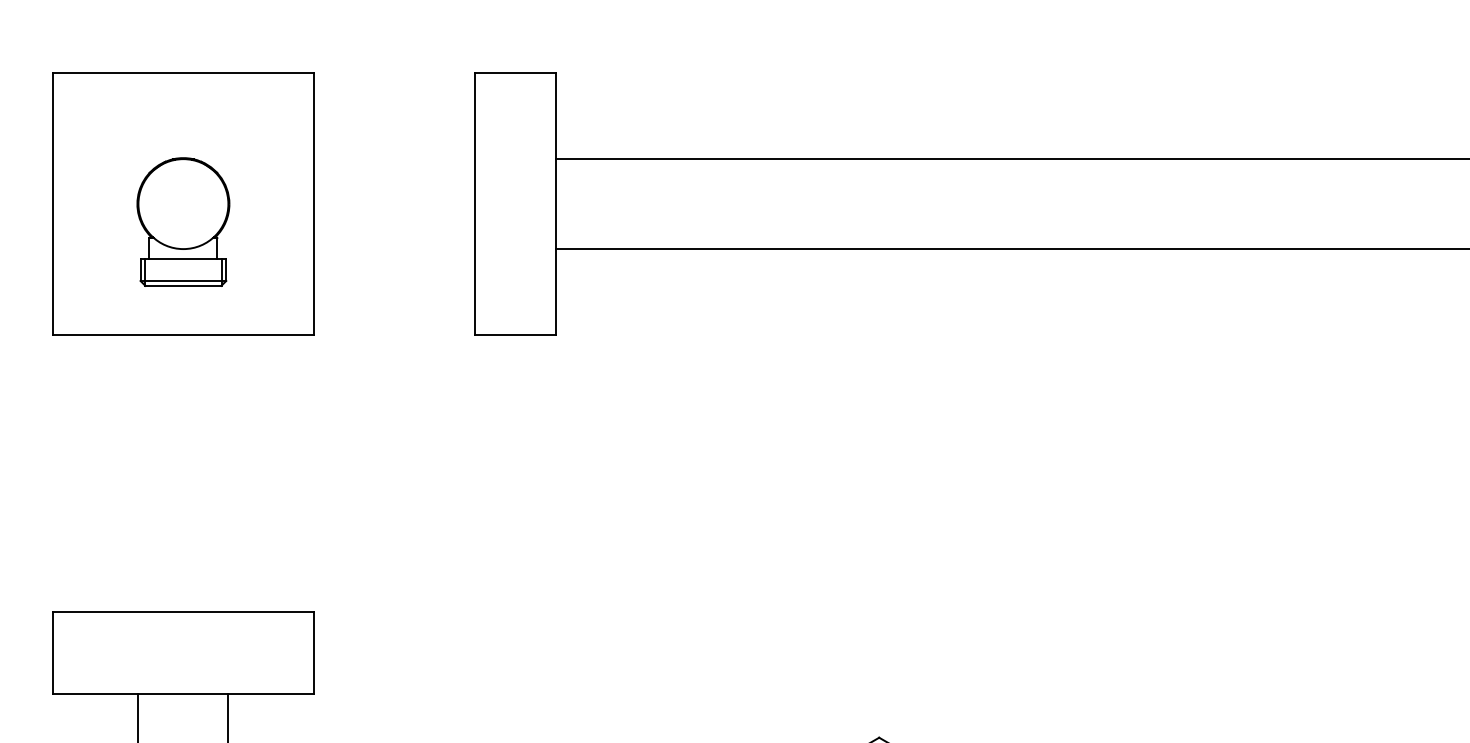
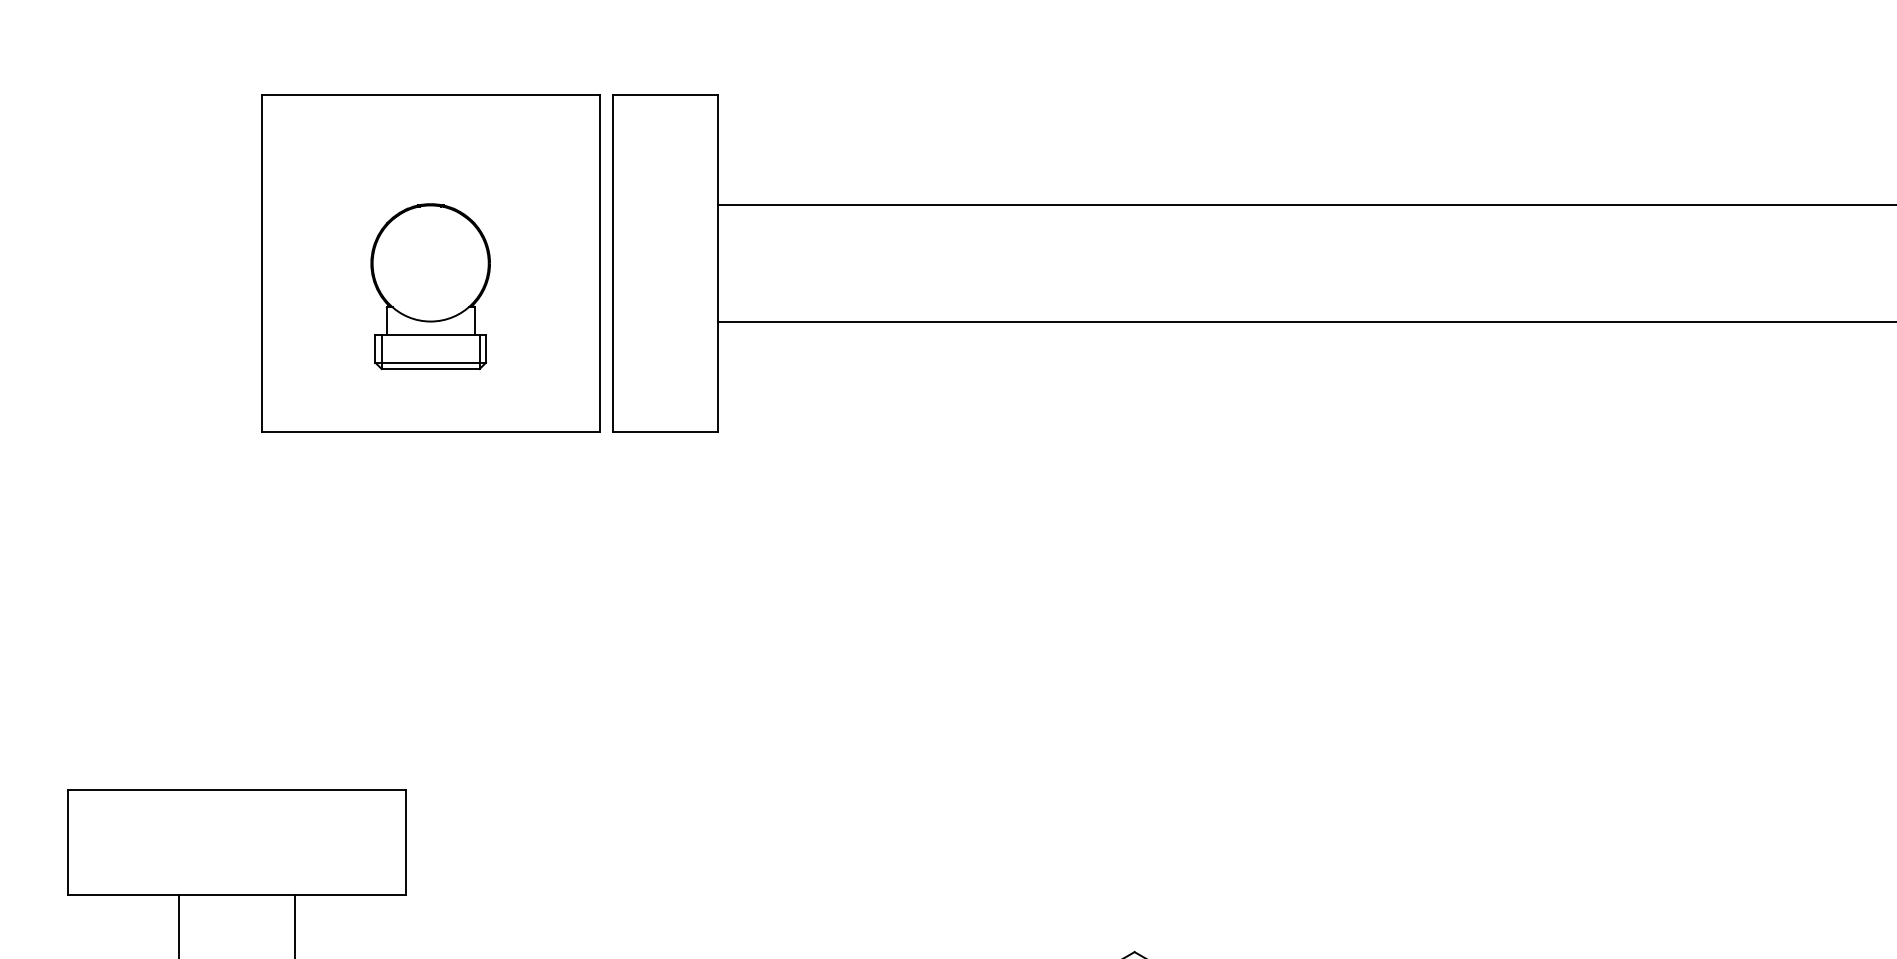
part: (183, 204) -> (430, 263), moved

